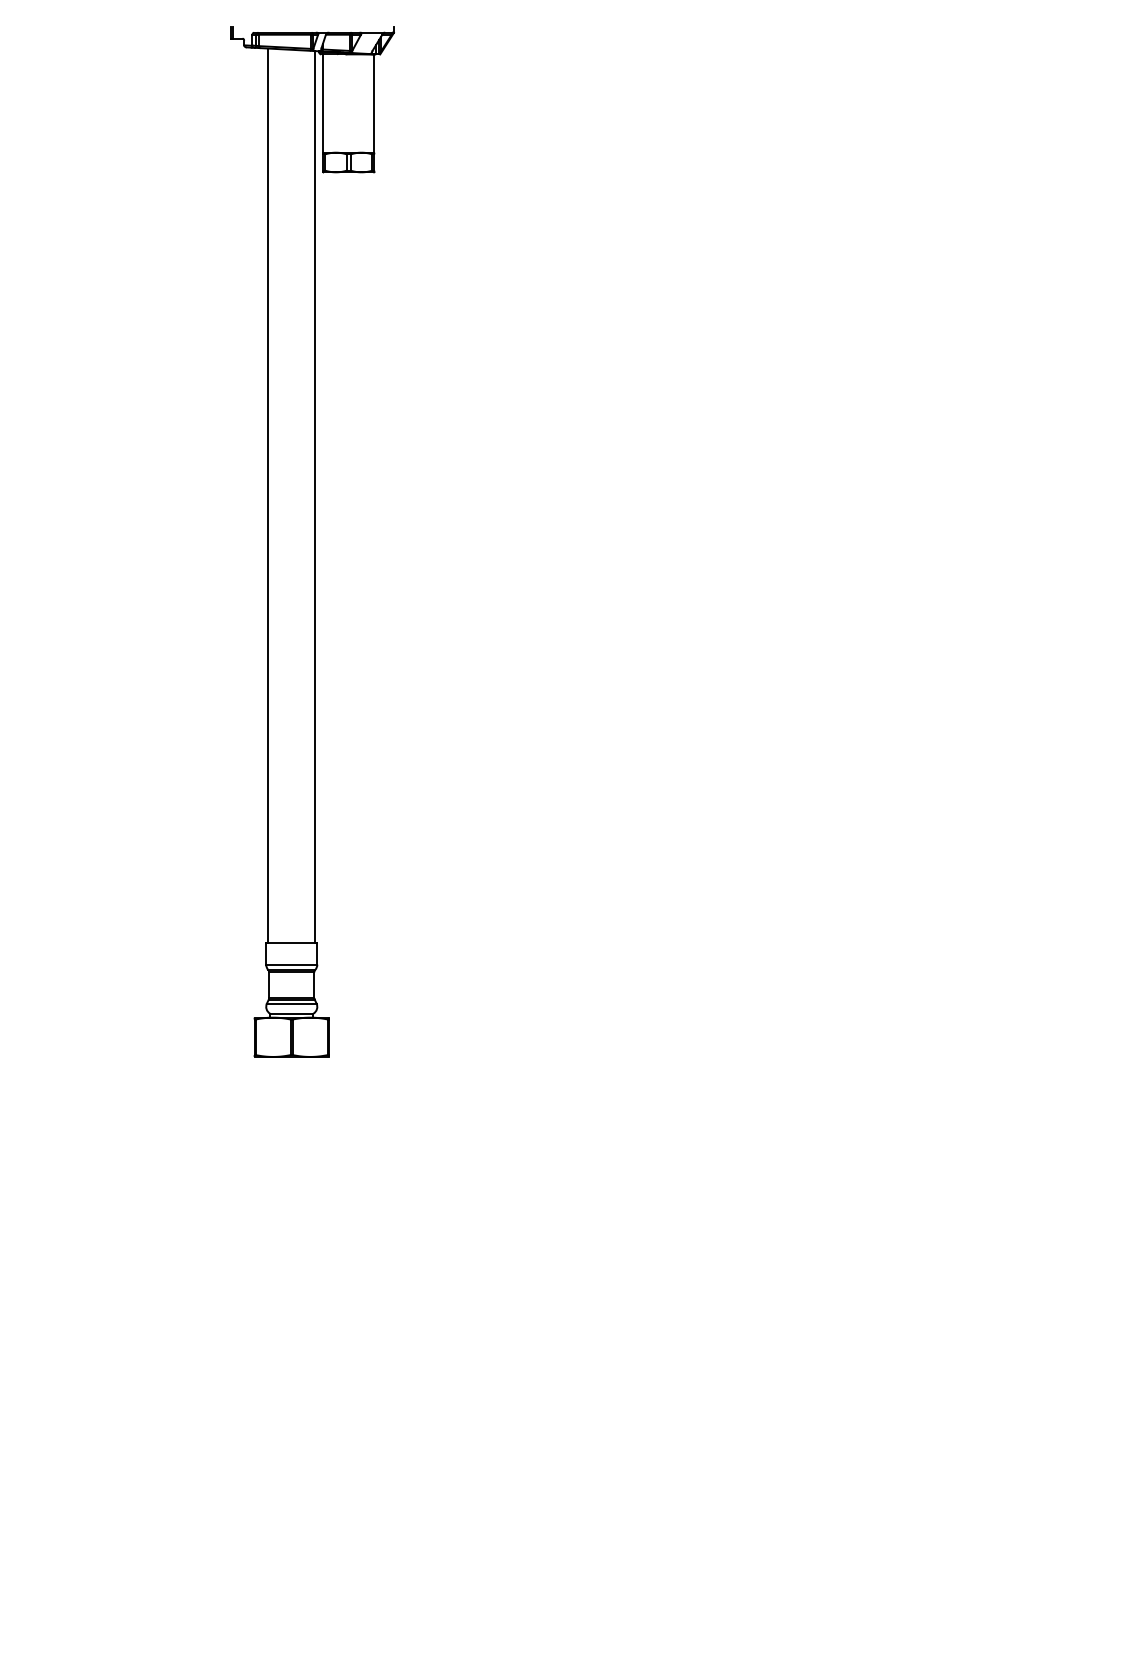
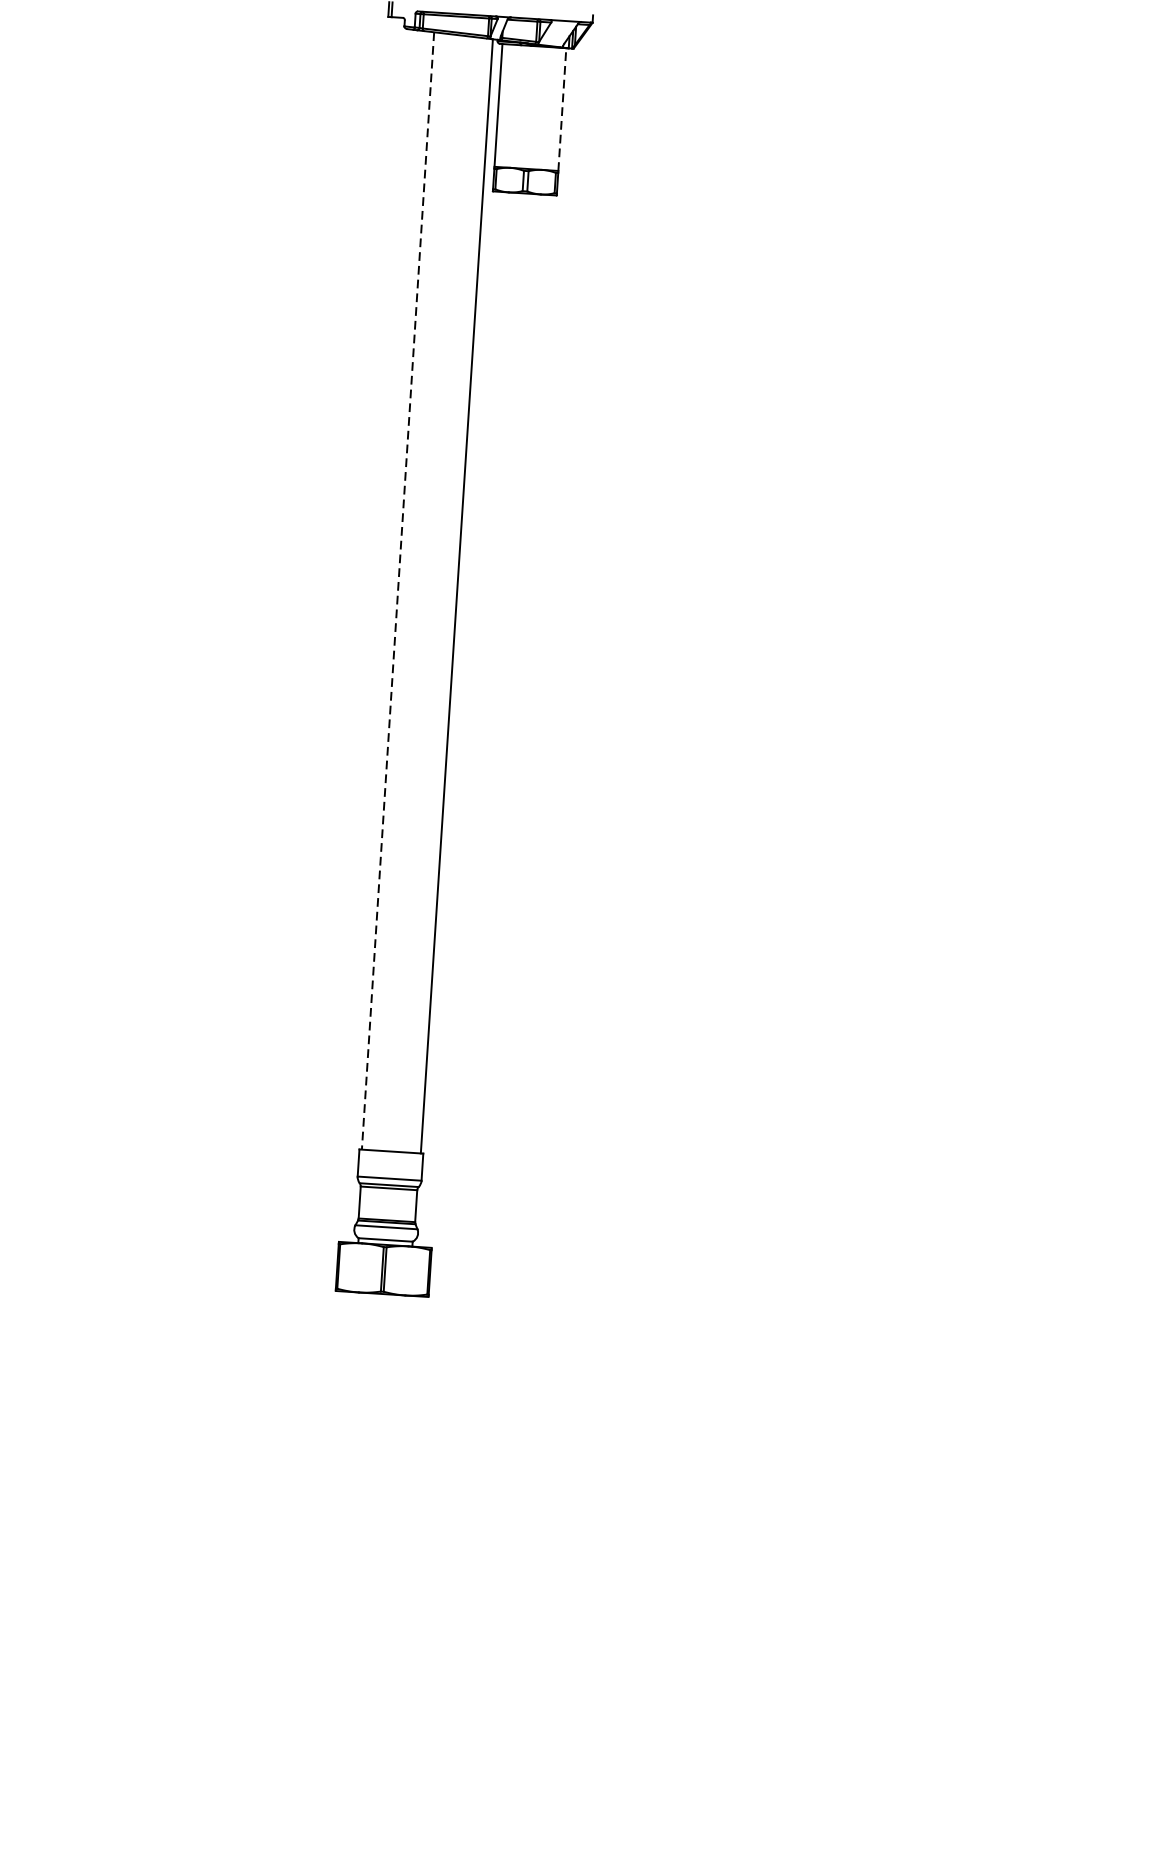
line: (374, 103) -> (562, 109), solid -> dashed
line: (268, 496) -> (398, 591), solid -> dashed

